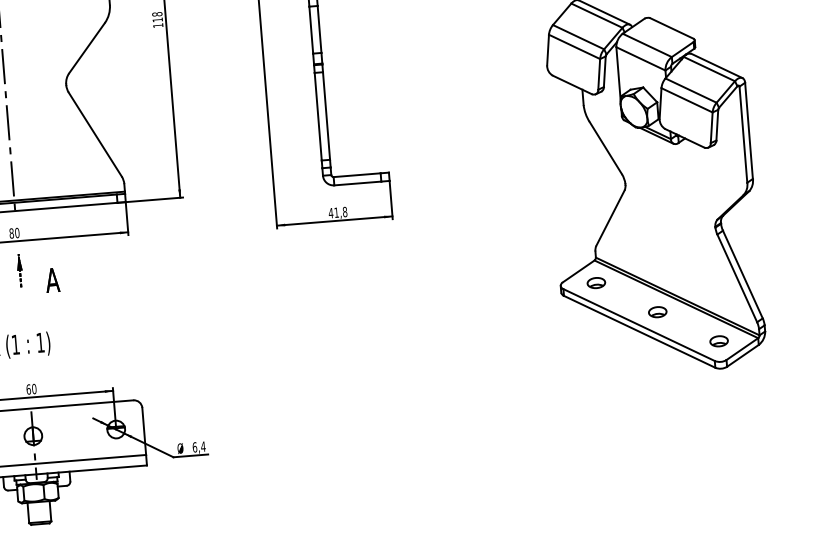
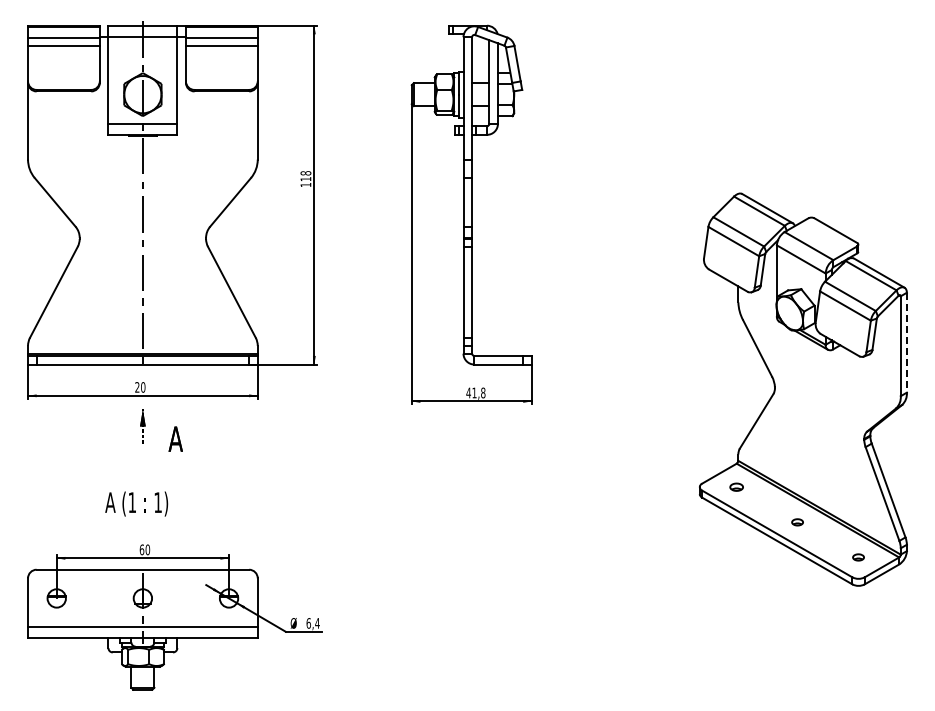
line: (748, 130) -> (906, 342), solid -> dashed
text: (11, 233) -> (137, 387), 80 -> 20
part: (596, 283) -> (736, 487), size x0.7
part: (657, 312) -> (797, 522), size x0.6
part: (719, 341) -> (858, 557), size x0.6

